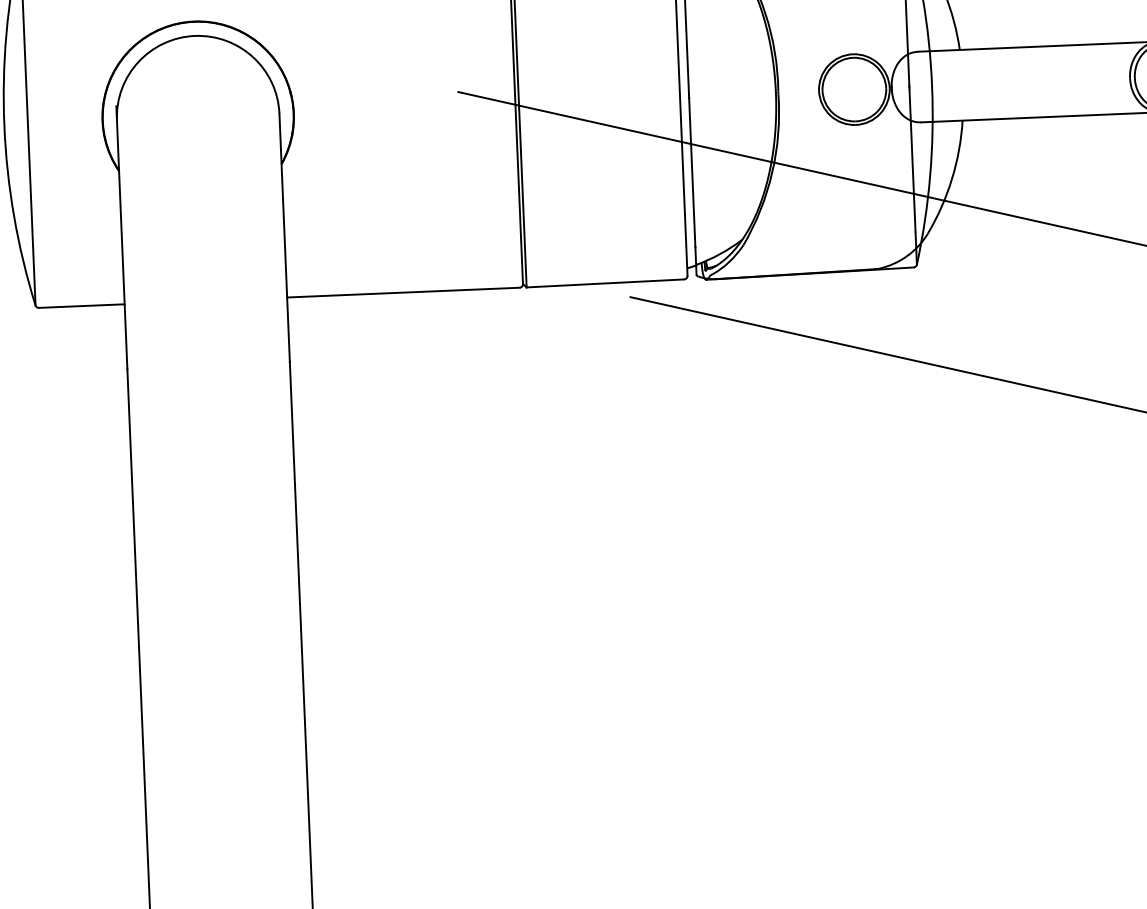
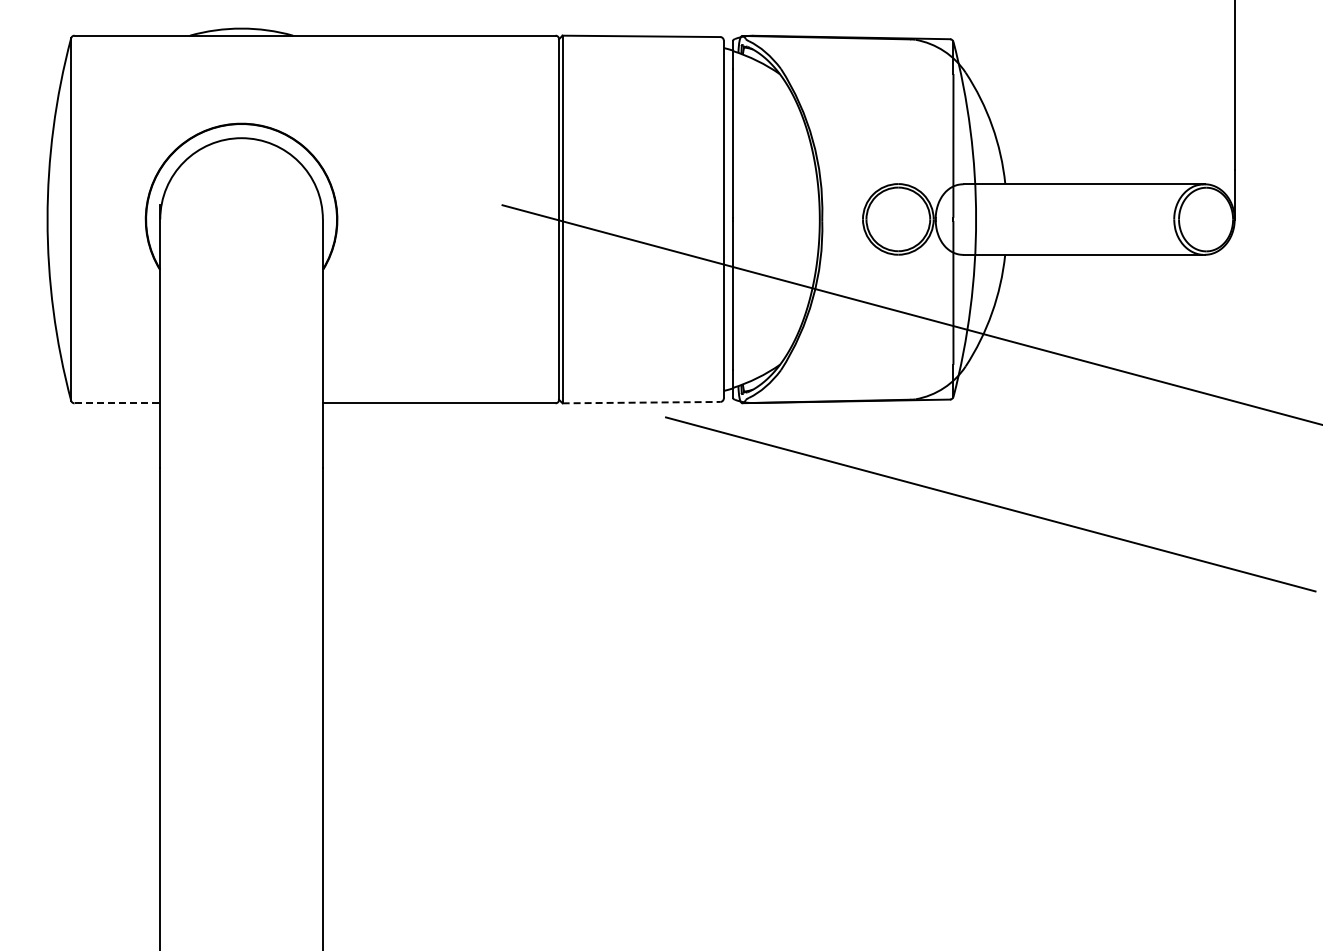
line: (605, 283) -> (641, 402), solid -> dashed
line: (81, 306) -> (117, 403), solid -> dashed

